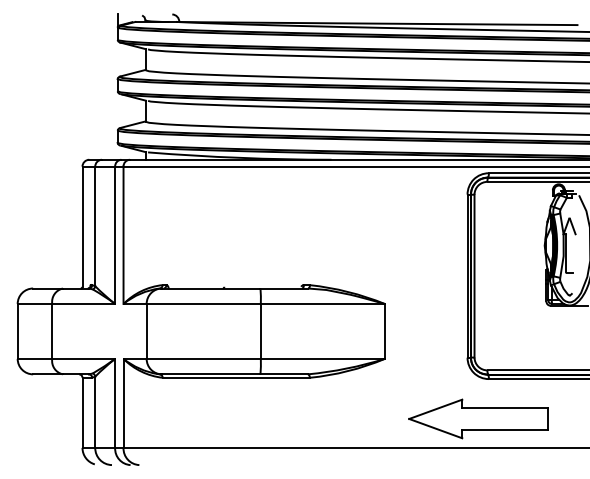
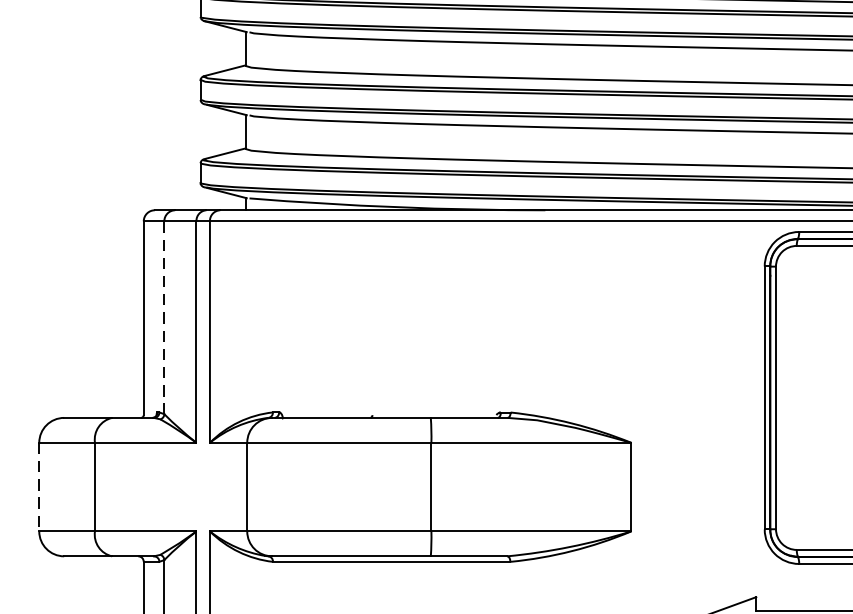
line: (95, 226) -> (164, 317), solid -> dashed
line: (17, 331) -> (38, 487), solid -> dashed

